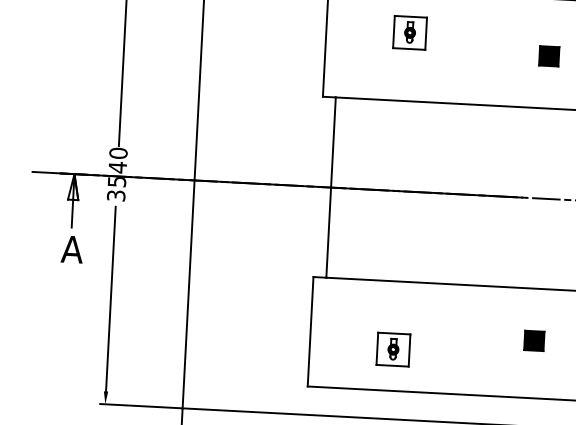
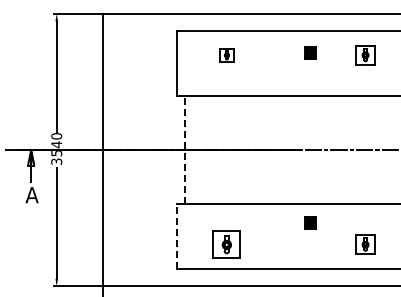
part: (409, 33) -> (226, 55), size x0.7
part: (549, 55) -> (310, 52), moved
line: (330, 188) -> (184, 150), solid -> dashed
line: (309, 331) -> (176, 236), solid -> dashed
part: (534, 339) -> (310, 222), moved
part: (392, 349) -> (226, 244), size x1.4

